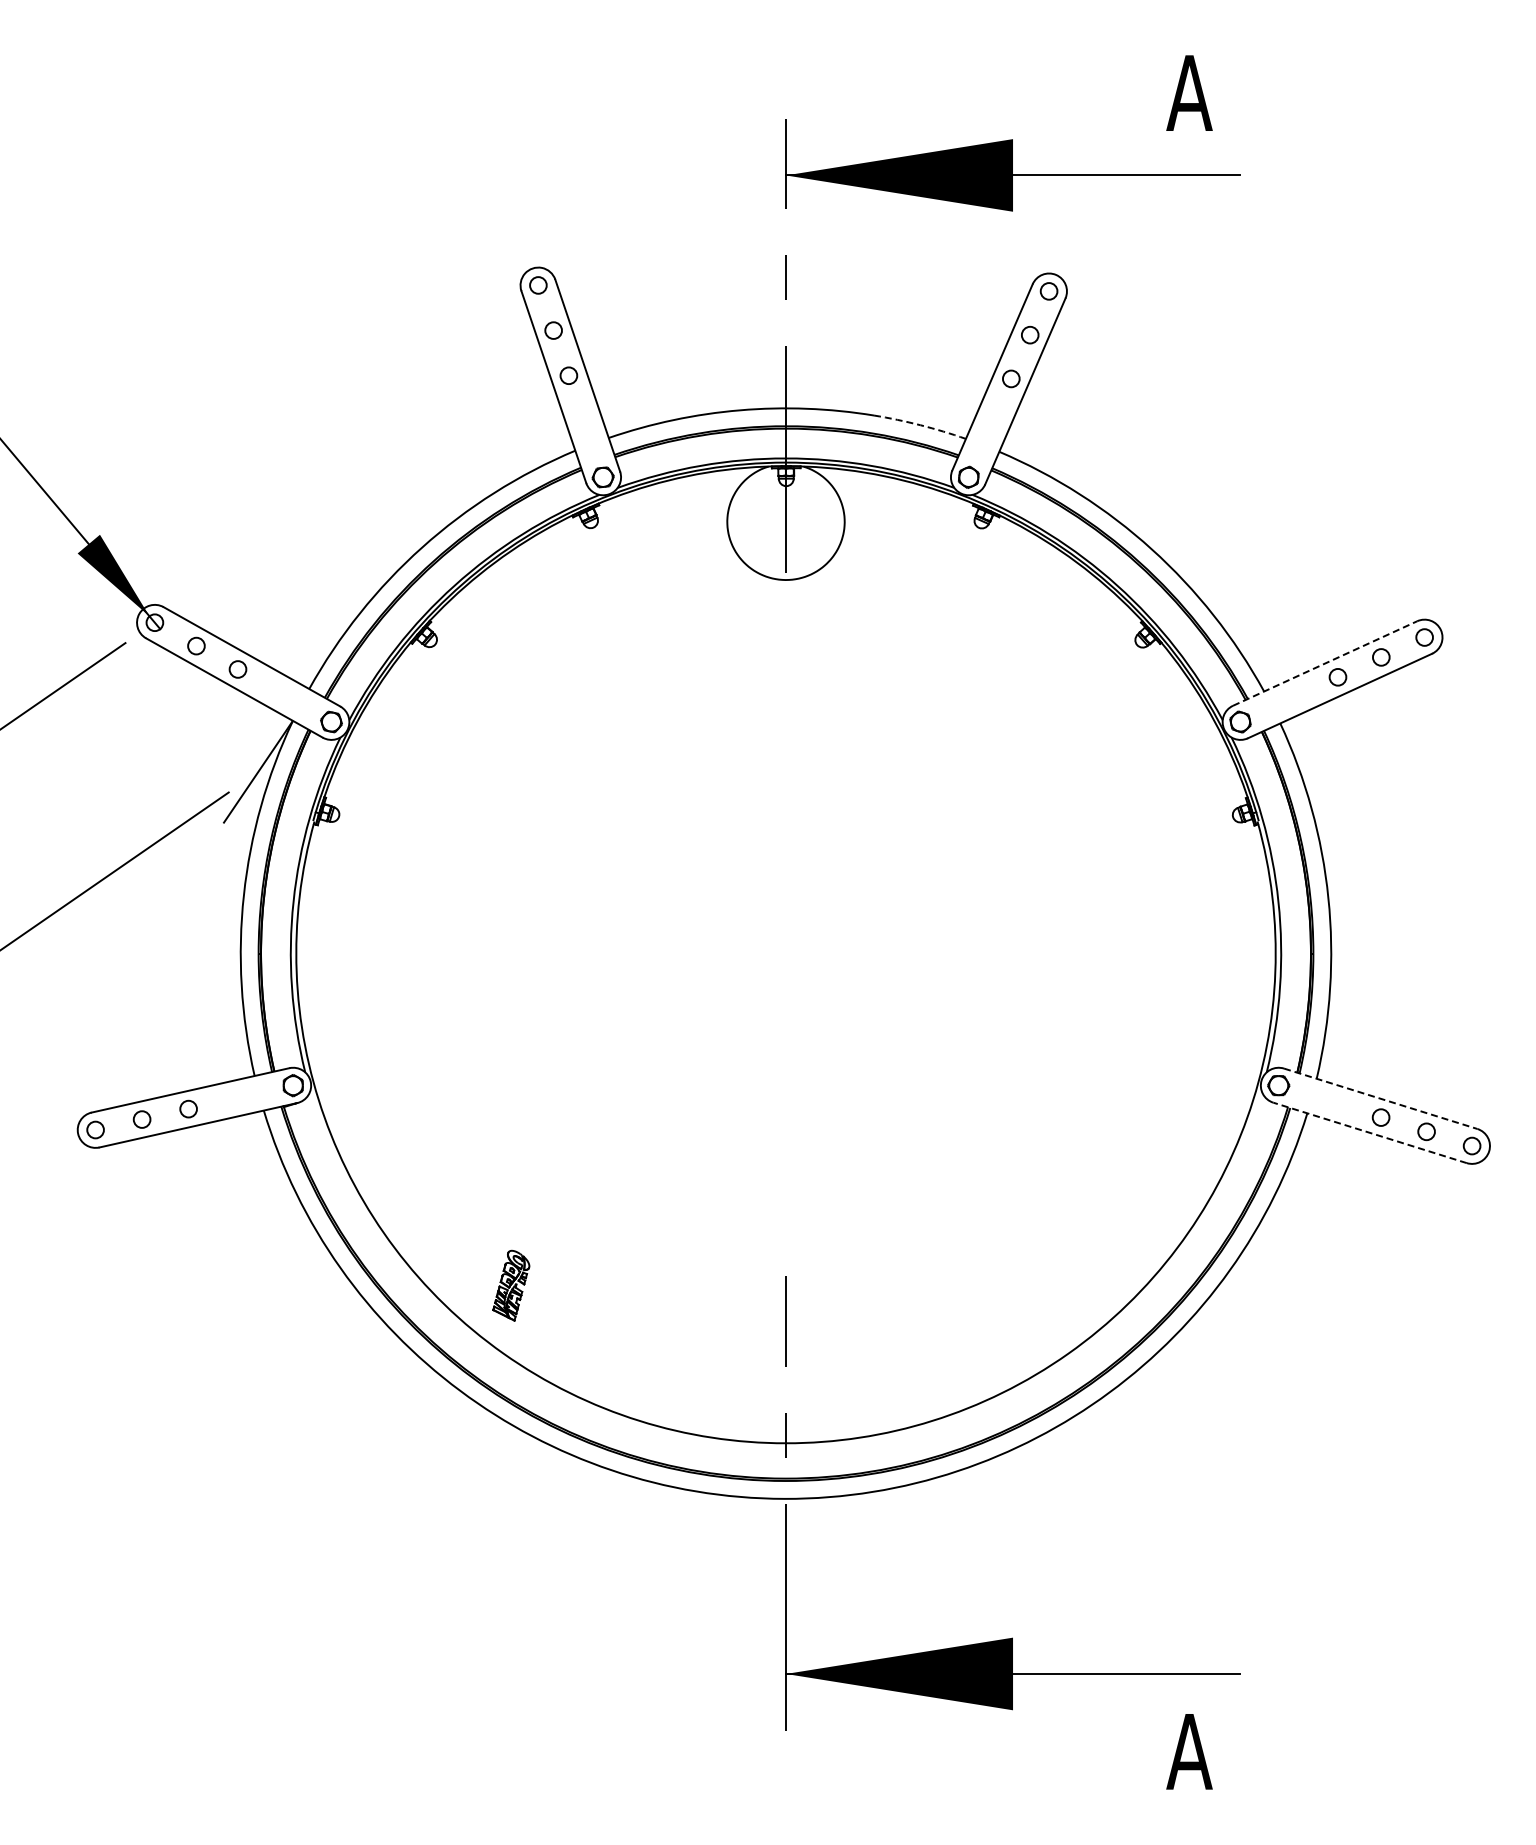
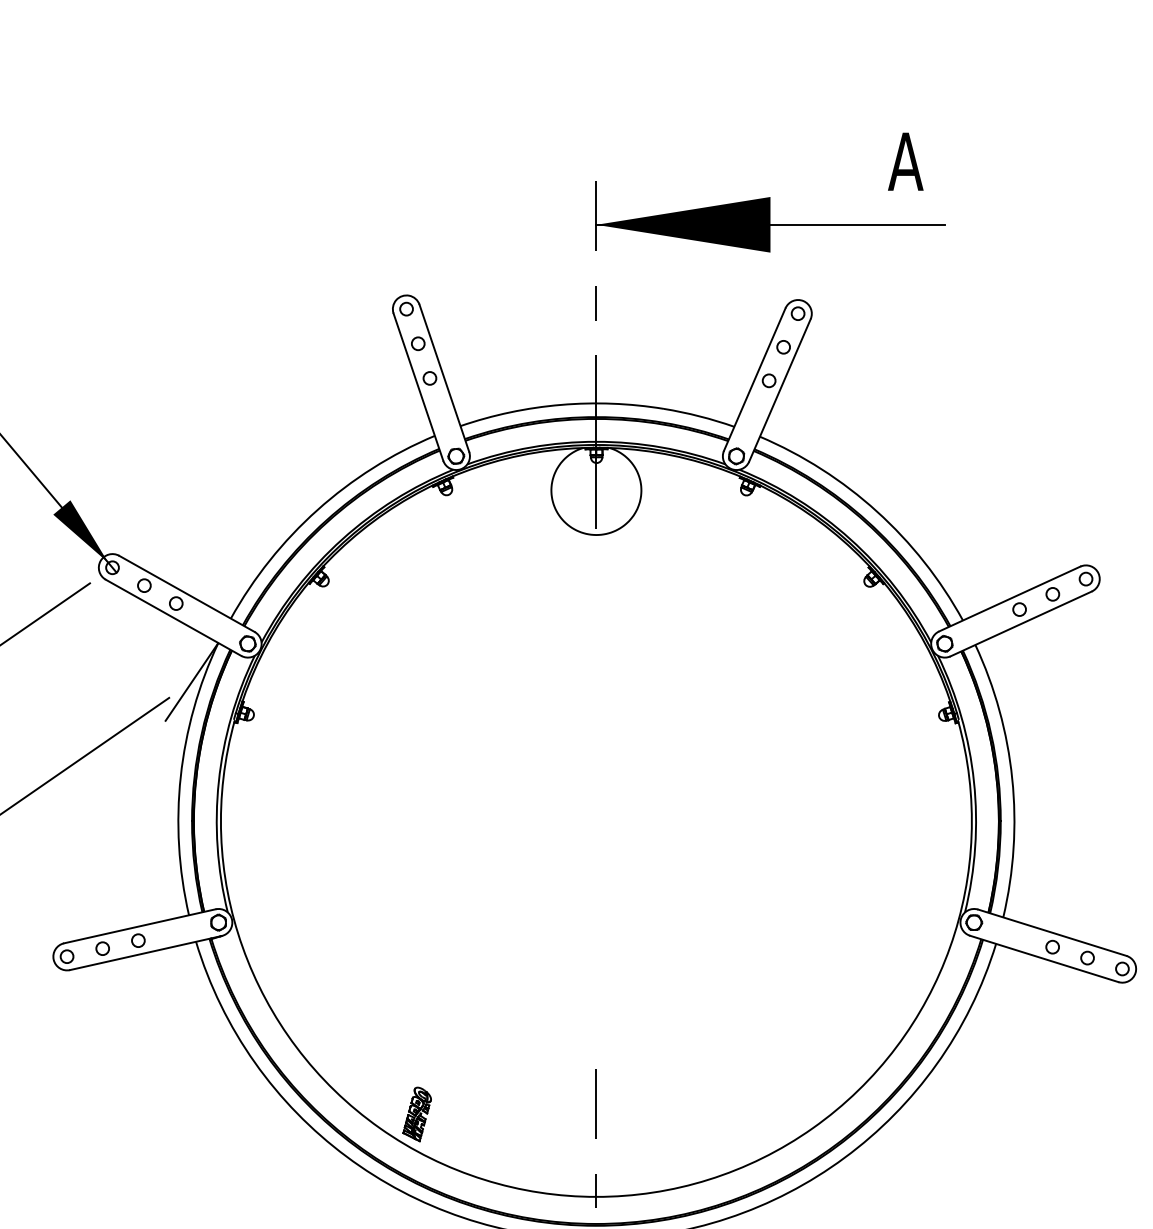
arc: (920, 425) -> (699, 416), dashed -> solid
line: (1325, 663) -> (1010, 599), dashed -> solid
line: (1381, 1098) -> (1052, 932), dashed -> solid
line: (1369, 1132) -> (1043, 958), dashed -> solid
part: (511, 1285) -> (417, 1114), moved

